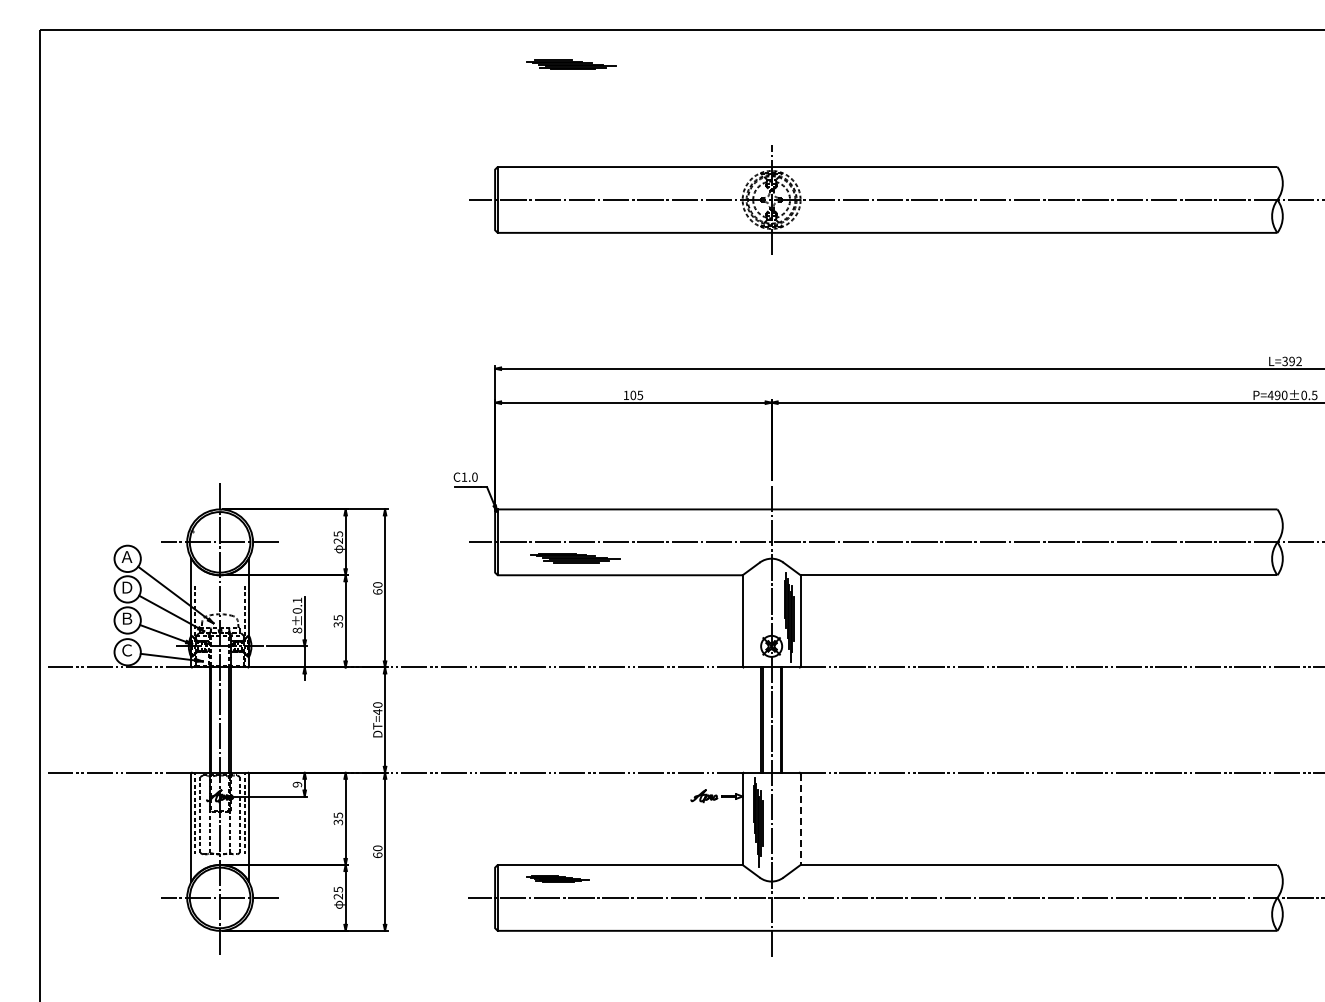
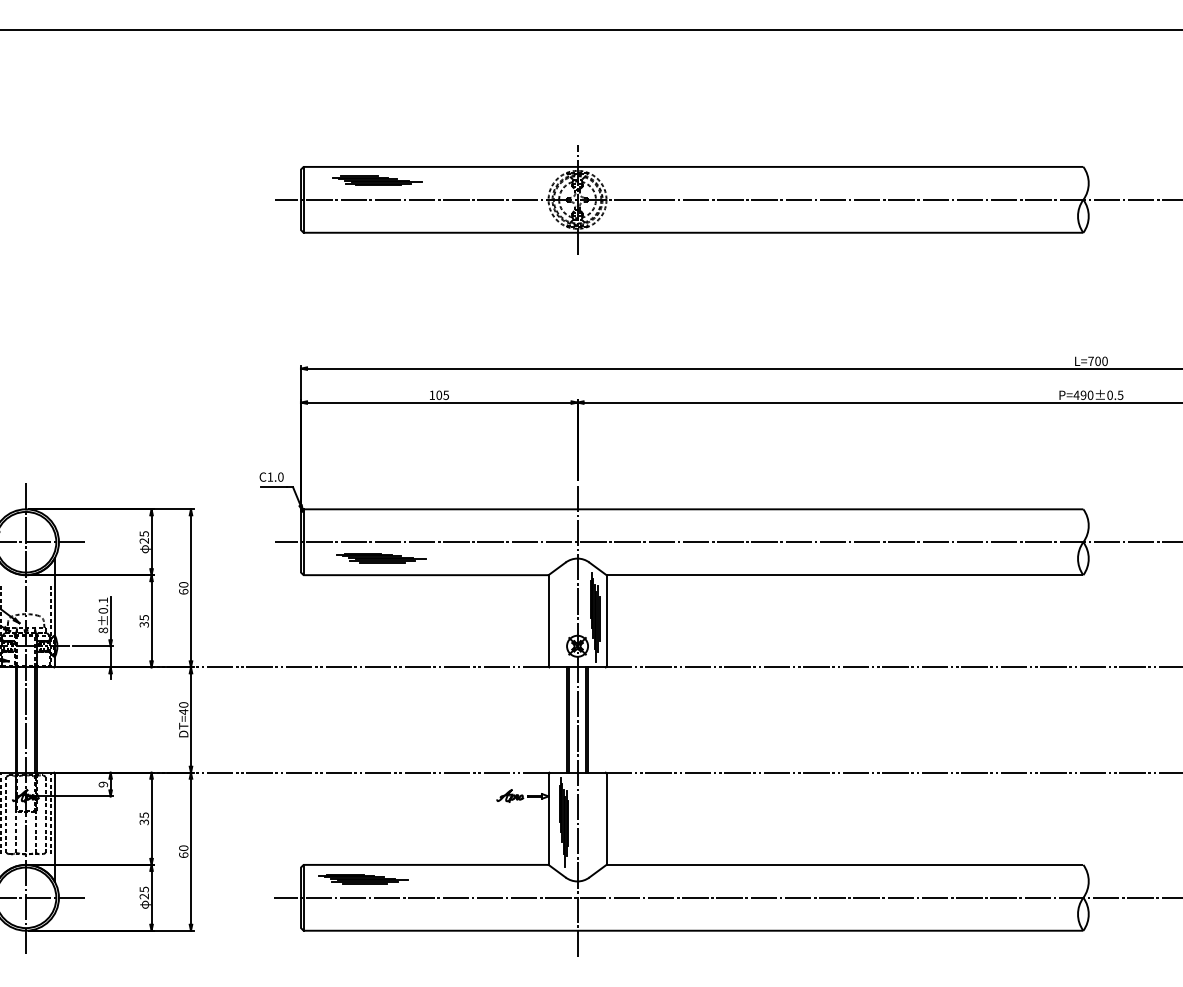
part: (571, 64) -> (377, 180), moved
text: (1291, 361) -> (1097, 361), L=392 -> L=700
line: (800, 819) -> (606, 819), dashed -> solid
part: (557, 879) -> (363, 879), size x1.43

